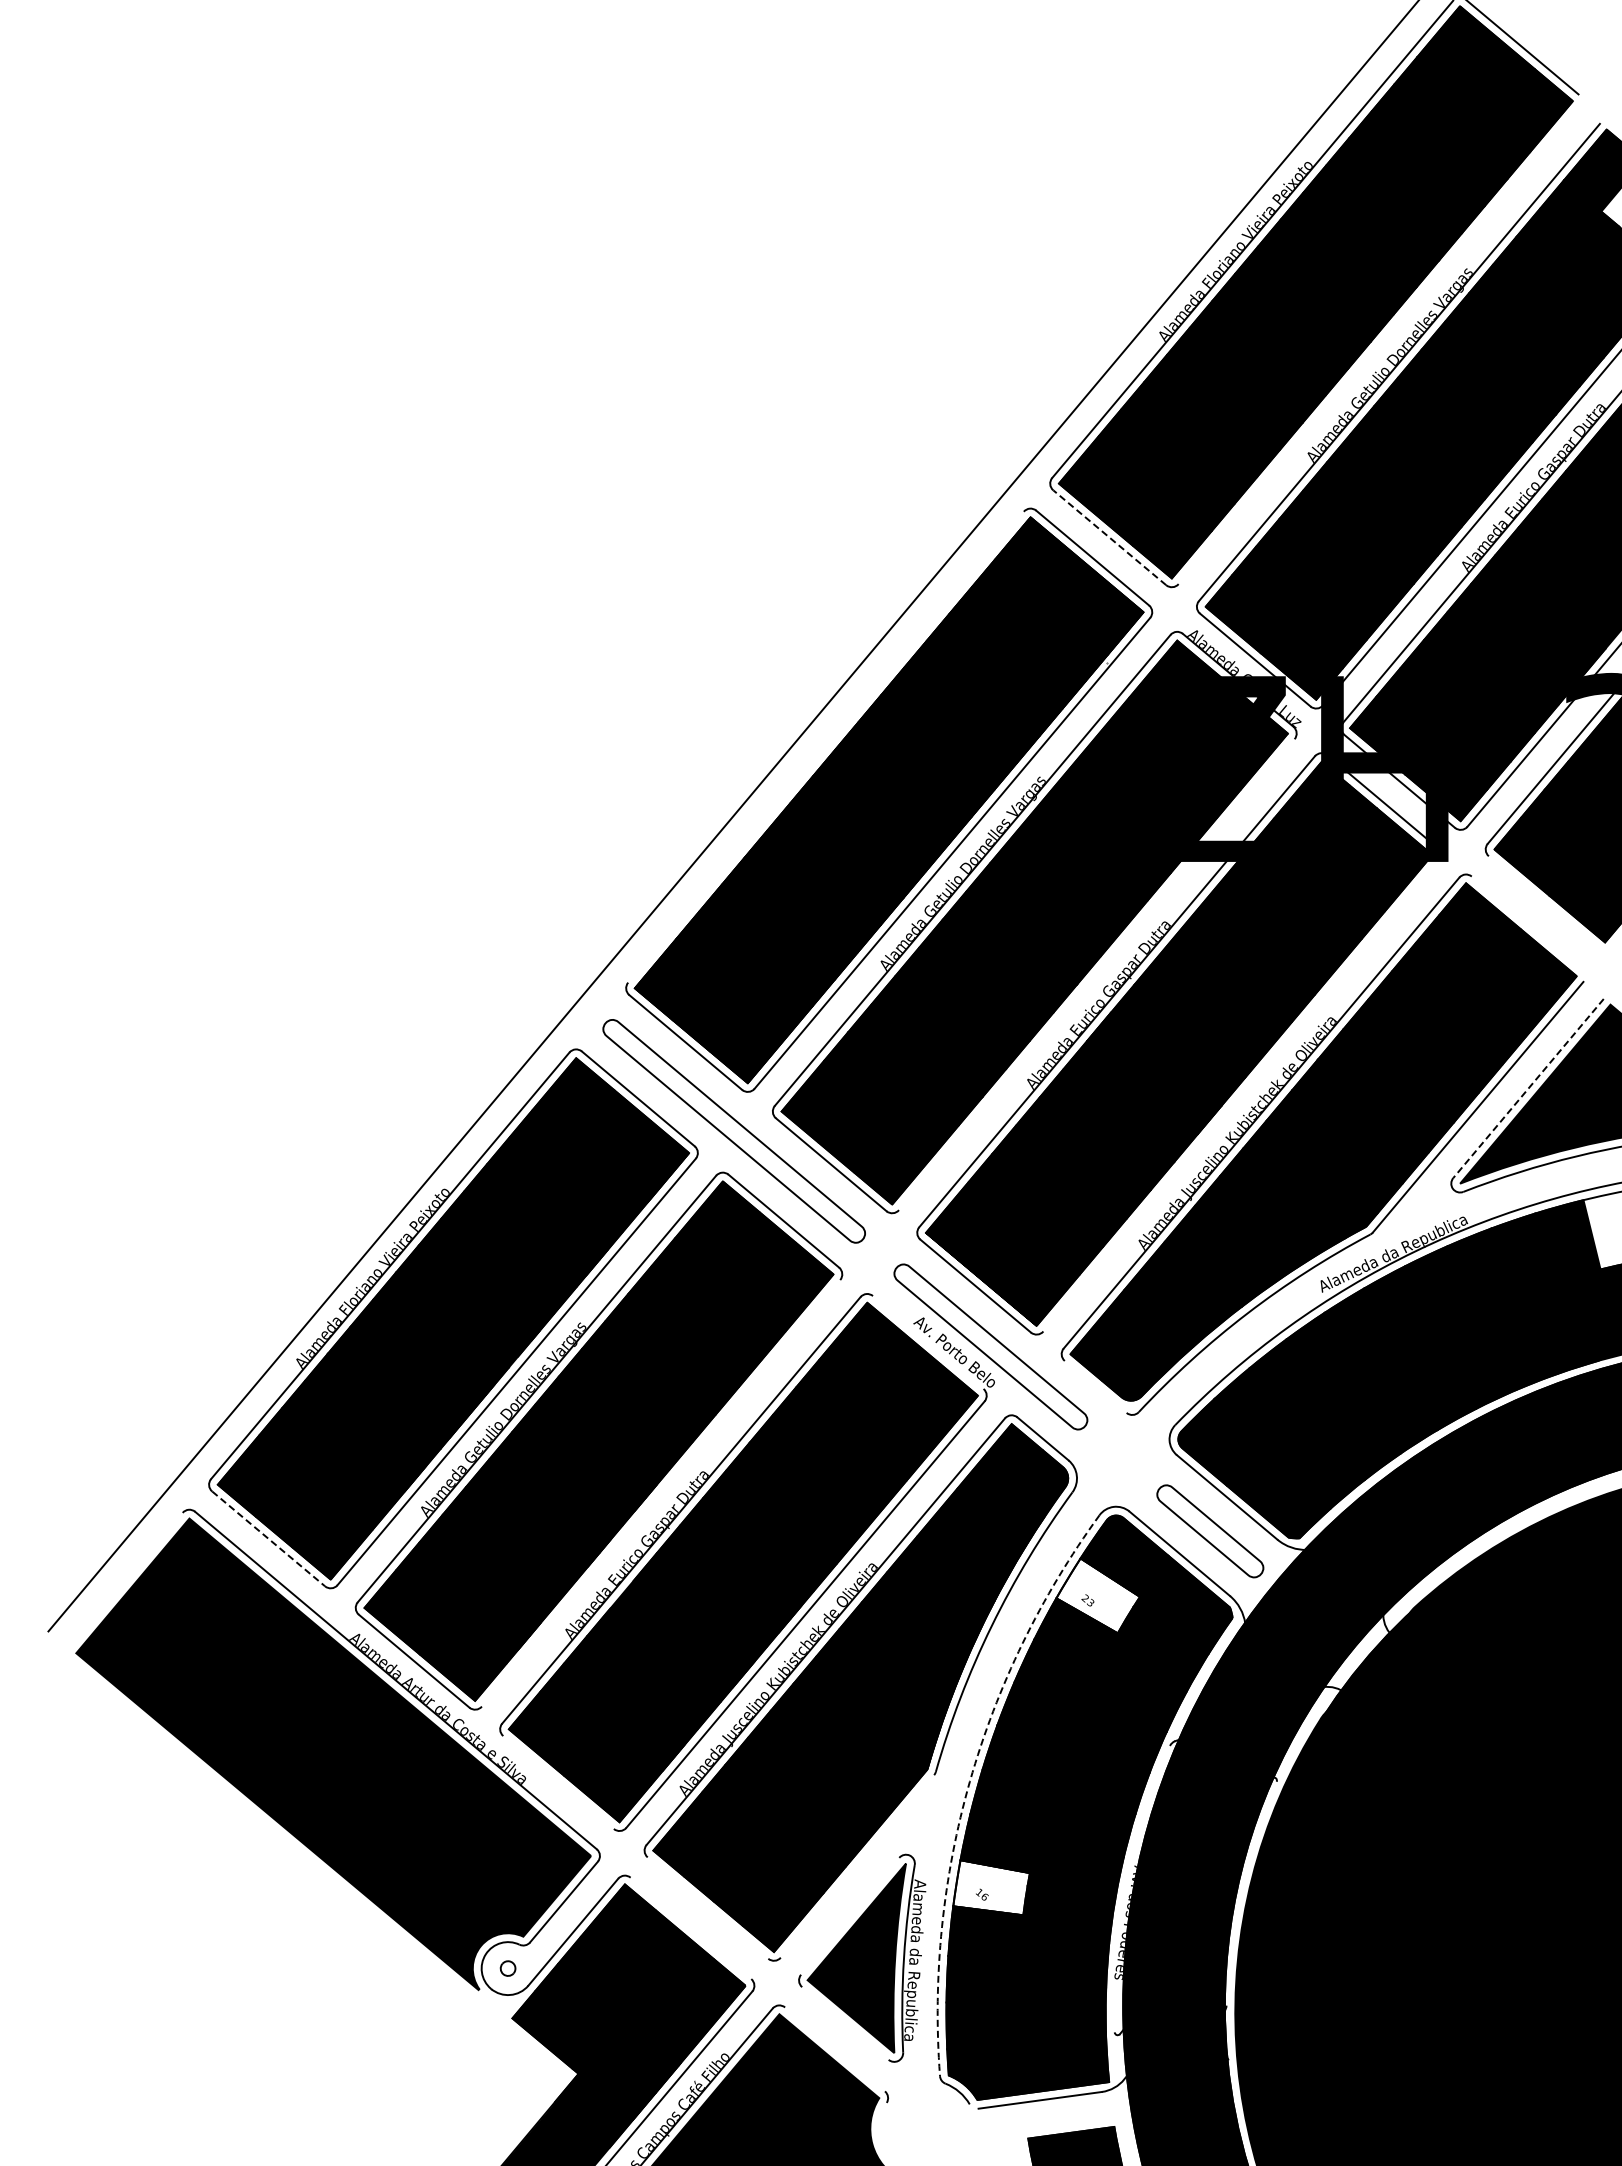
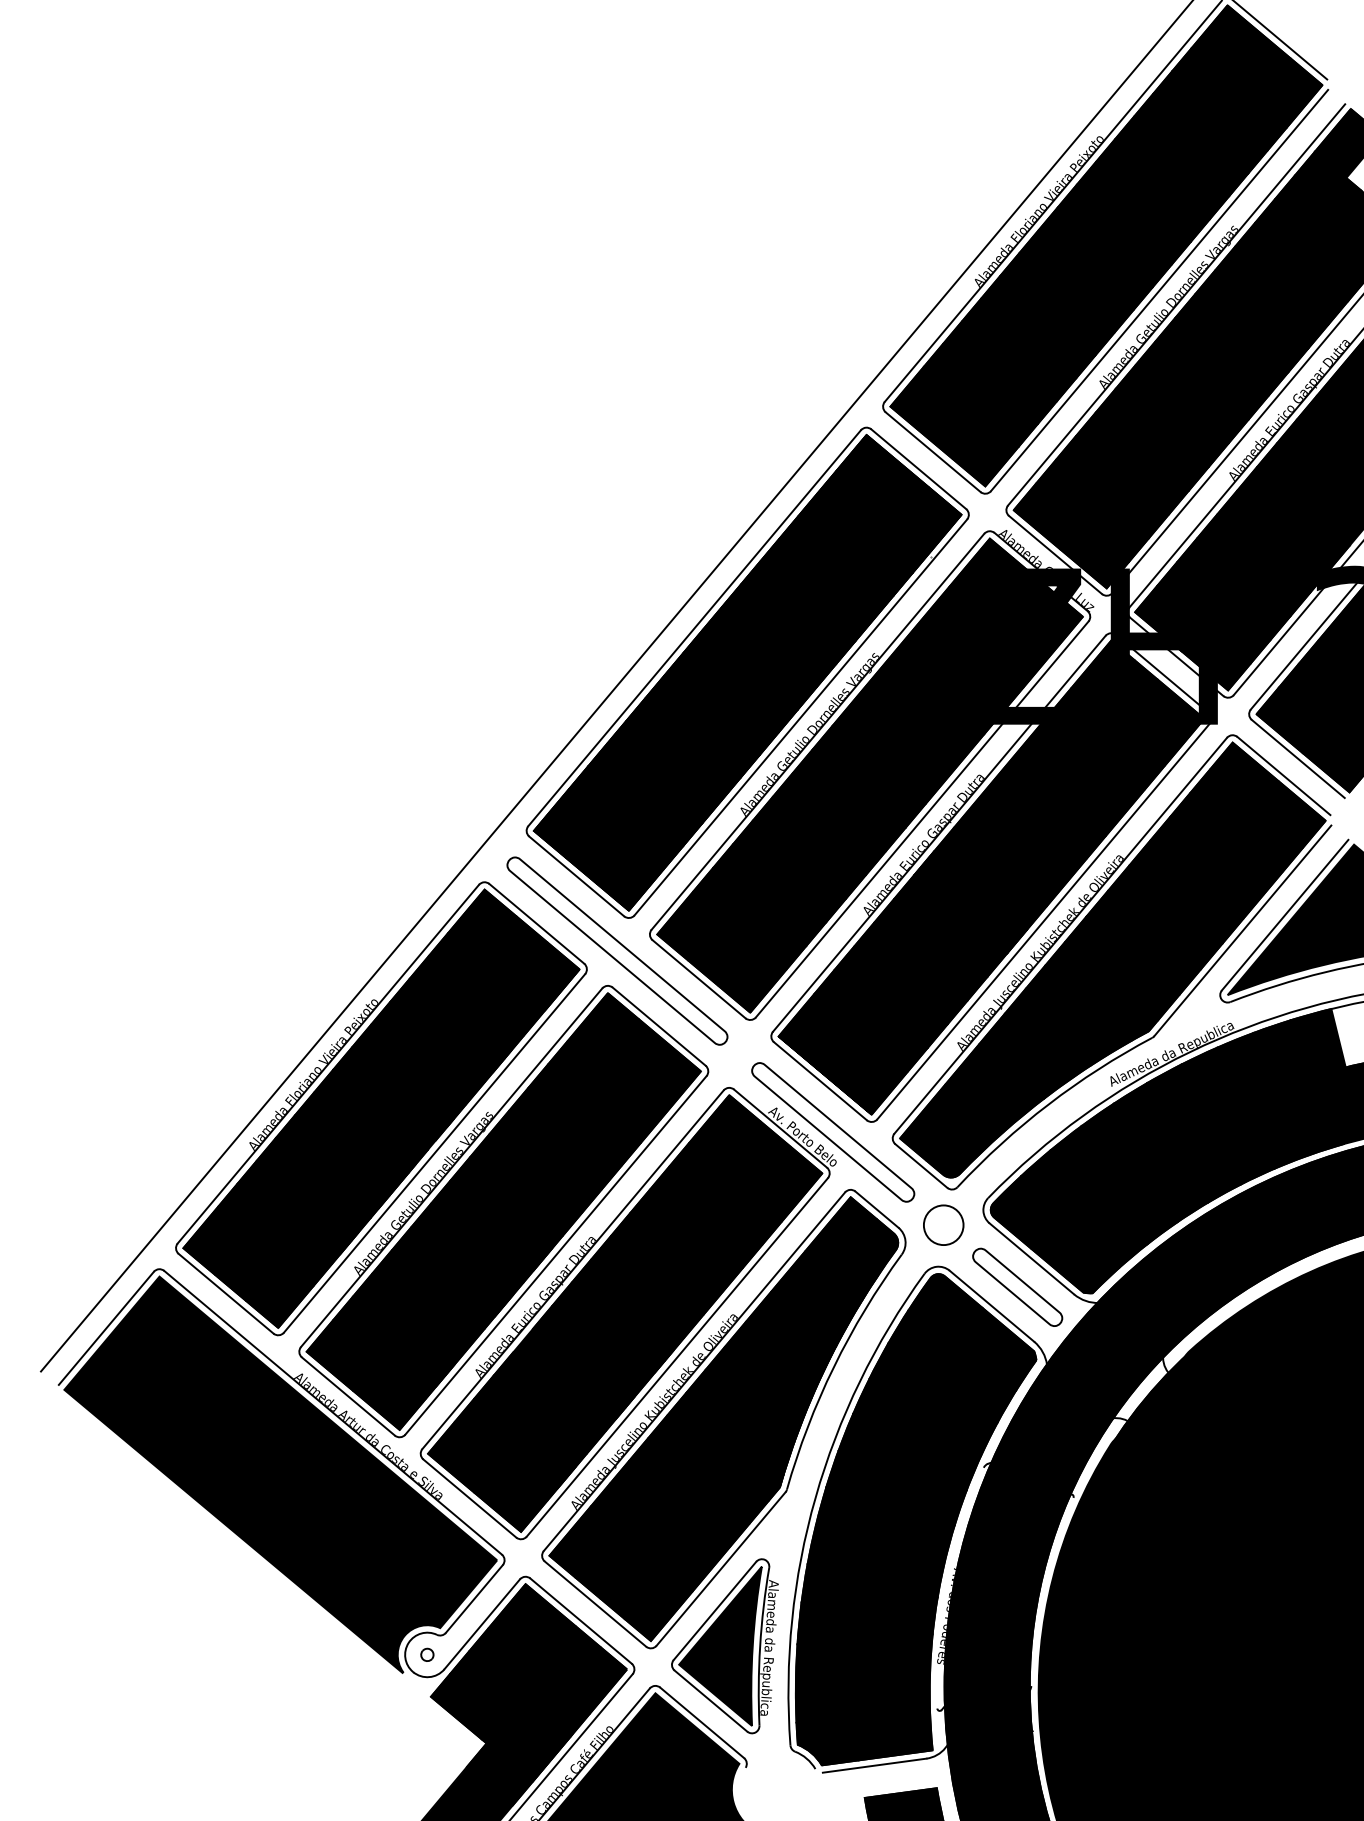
line: (1378, 345) -> (1159, 290), added
line: (1109, 537) -> (932, 451), dashed -> solid
line: (825, 746) -> (694, 627), added
line: (1543, 902) -> (1297, 758), added
line: (1526, 922) -> (1283, 775), added
line: (1096, 974) -> (921, 819), added
line: (1528, 1088) -> (1285, 915), dashed -> solid
line: (1241, 1095) -> (1043, 921), added
line: (928, 1342) -> (780, 1128), added
line: (1095, 1386) -> (921, 1165), added
circle: (1121, 1457) -> (943, 1225), added
line: (660, 1493) -> (555, 1255), added
line: (268, 1538) -> (225, 1293), dashed -> solid
line: (125, 1579) -> (105, 1327), added
fill: (1098, 1595) -> (923, 1341), added
arc: (969, 1781) -> (815, 1497), dashed -> solid
line: (558, 1782) -> (469, 1498), added
line: (857, 1866) -> (721, 1569), added
fill: (991, 1887) -> (833, 1586), added
line: (707, 1907) -> (594, 1603), added
line: (850, 1915) -> (715, 1610), added
line: (690, 1928) -> (580, 1621), added
line: (845, 2023) -> (711, 1701), added
line: (834, 2049) -> (701, 1722), added

